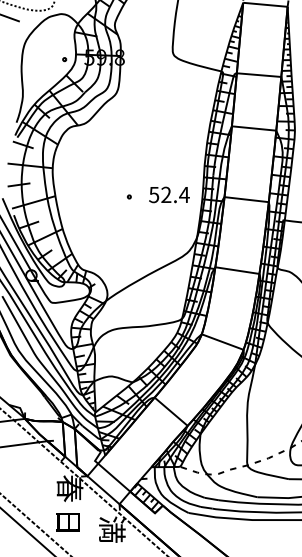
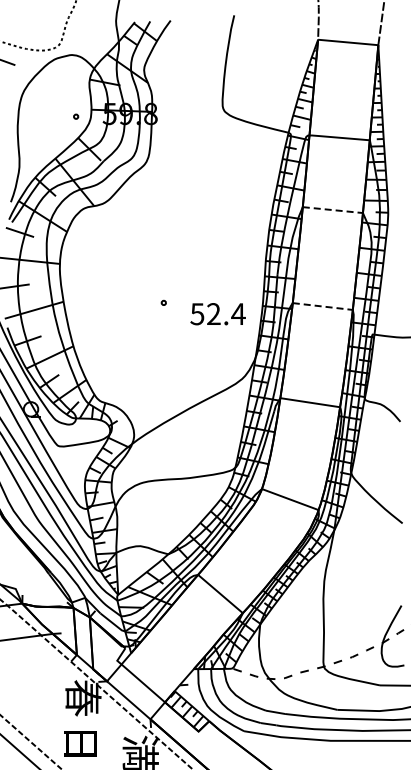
line: (254, 128) -> (333, 210), solid -> dashed
text: (168, 195) -> (217, 314), moved
line: (247, 199) -> (323, 306), solid -> dashed

